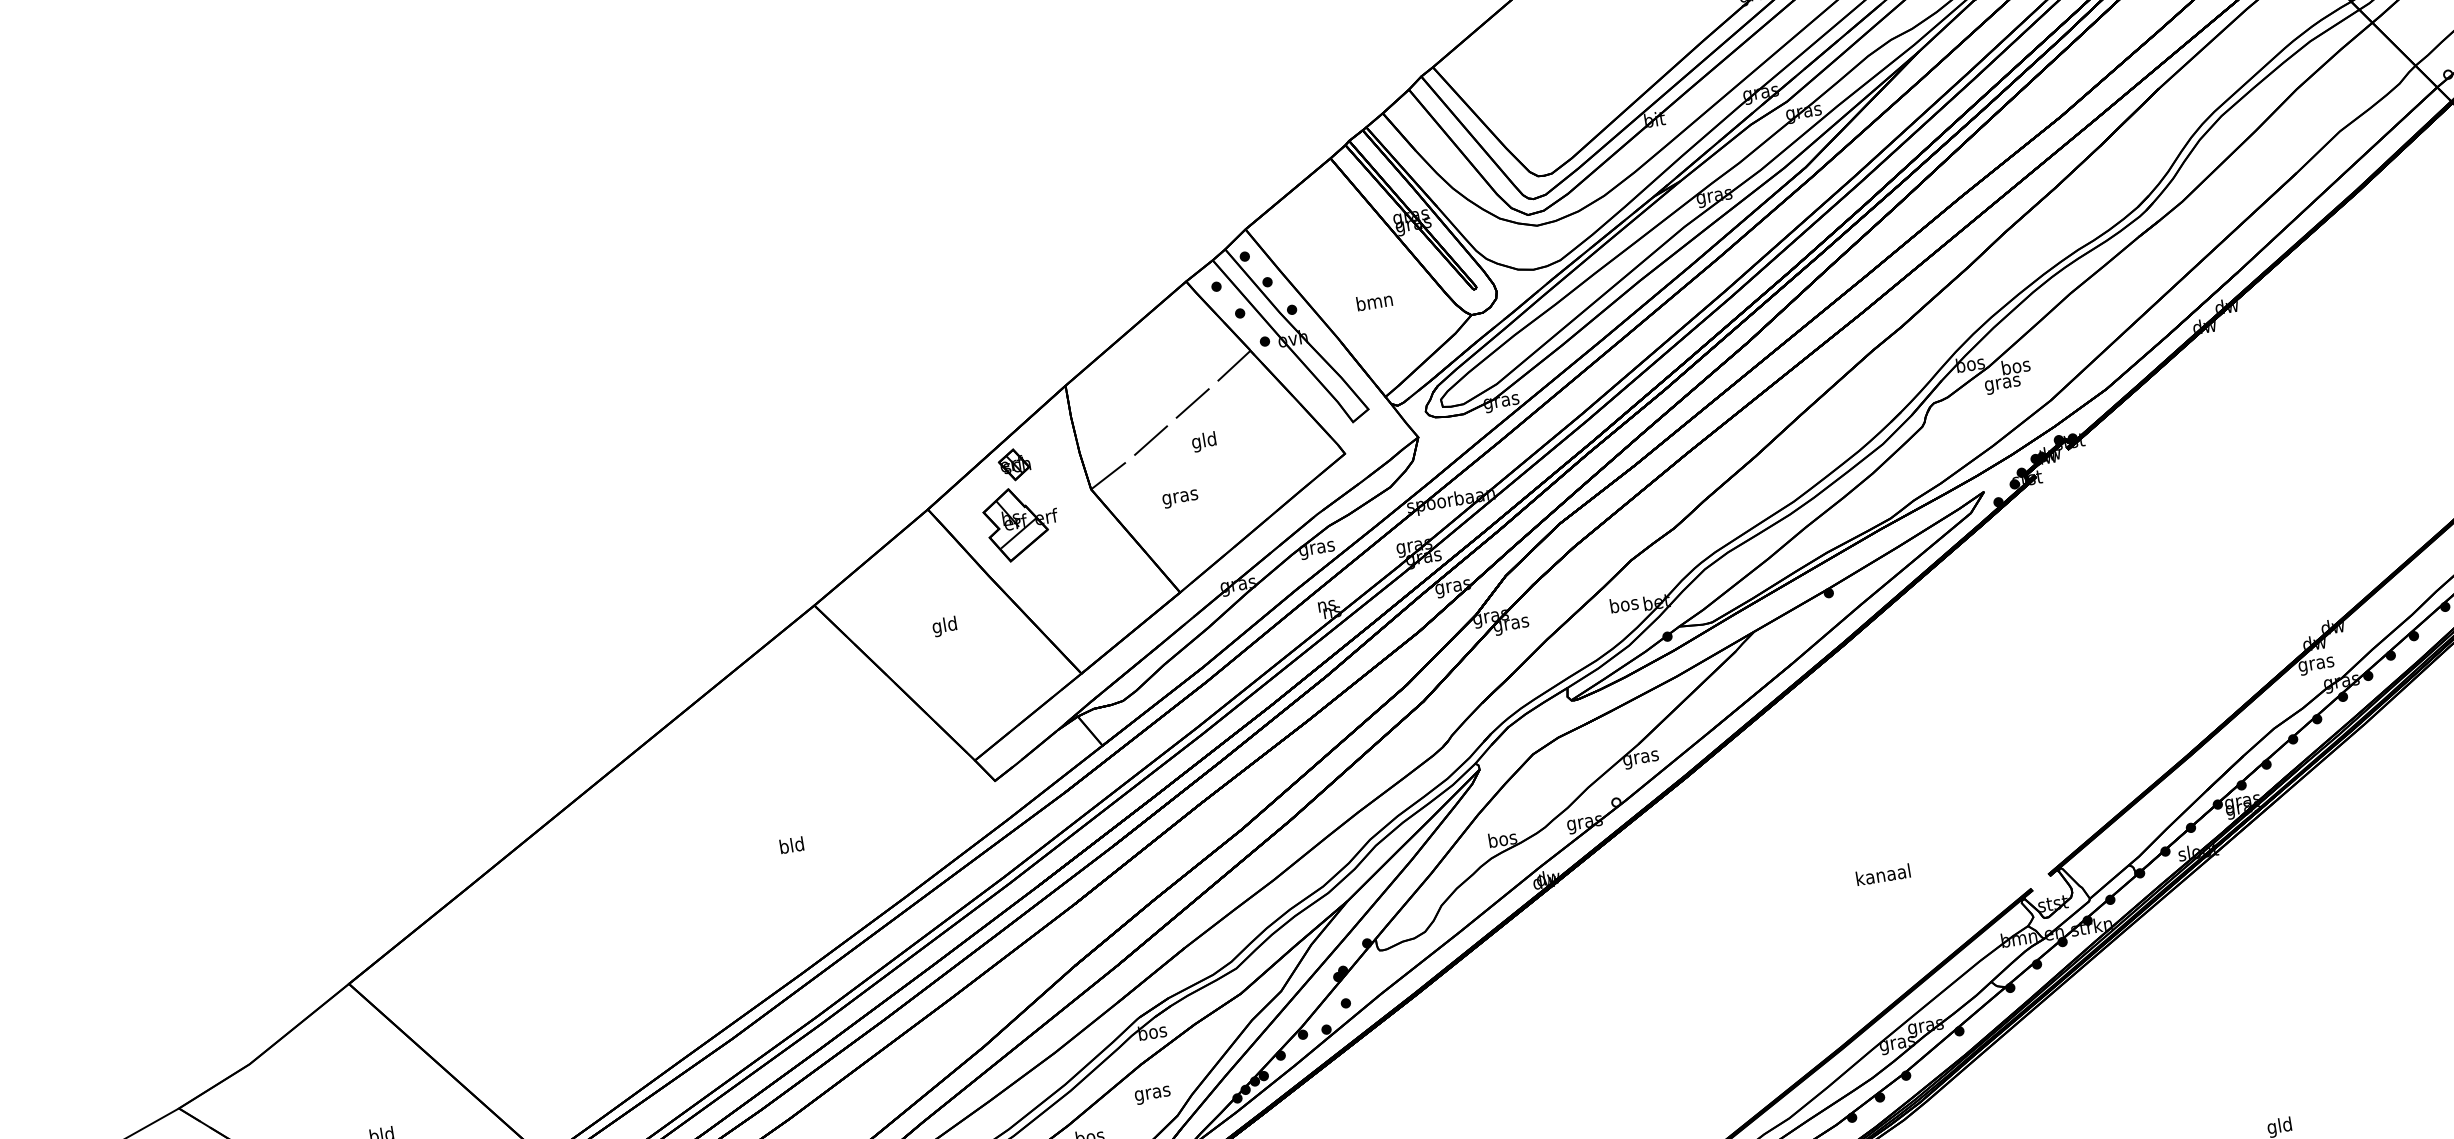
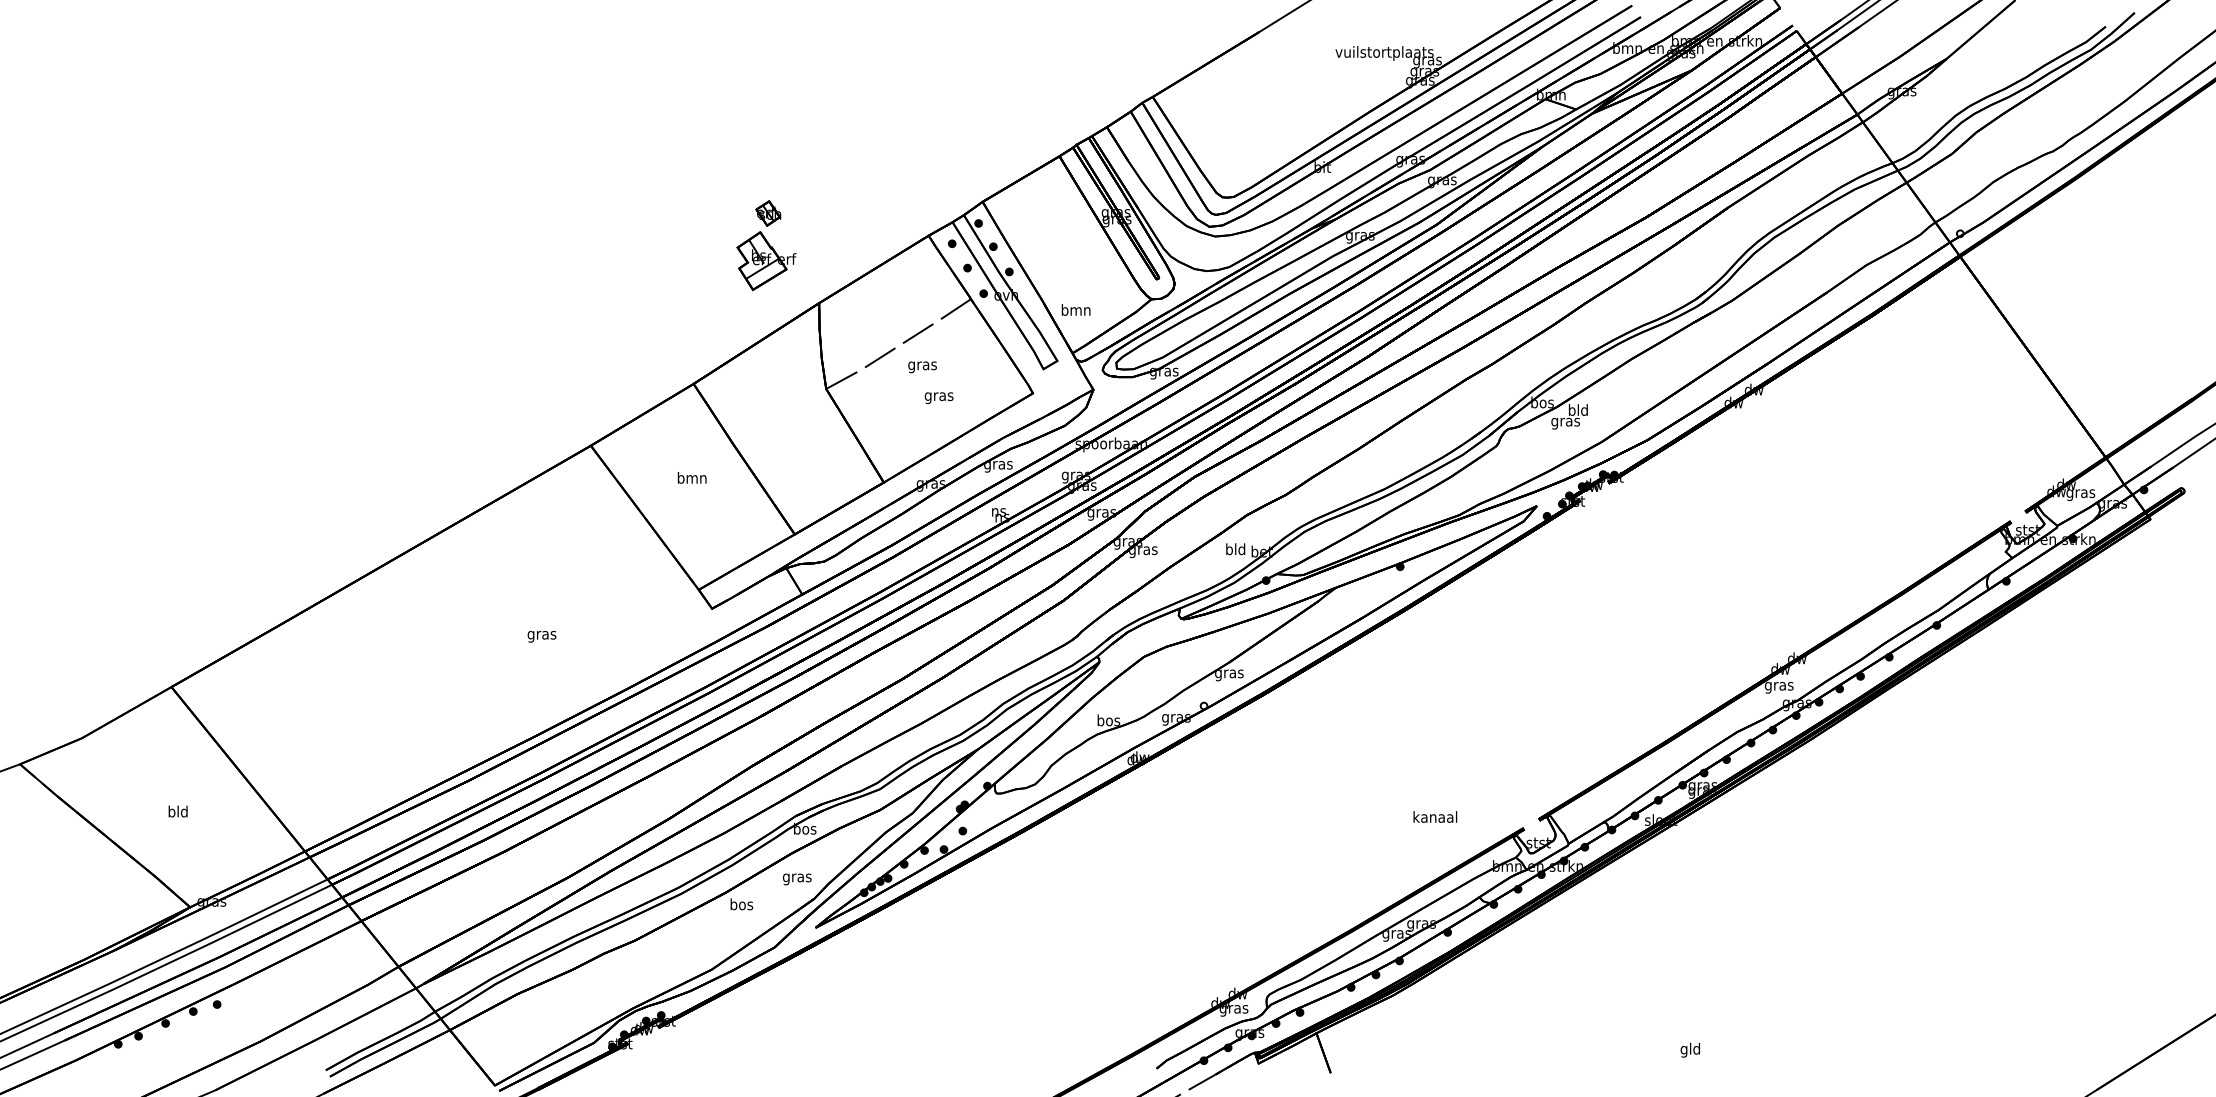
text: (1373, 301) -> (1075, 309), moved
text: (2015, 365) -> (1578, 409), bos -> bld
text: (1204, 441) -> (922, 365), gld -> gras
text: (1179, 498) -> (938, 397), moved
part: (1018, 504) -> (766, 245), moved
text: (1623, 604) -> (1235, 549), bos -> bld
text: (944, 626) -> (691, 479), gld -> bmn
text: (791, 846) -> (541, 634), bld -> gras
text: (1883, 874) -> (1435, 816), moved

